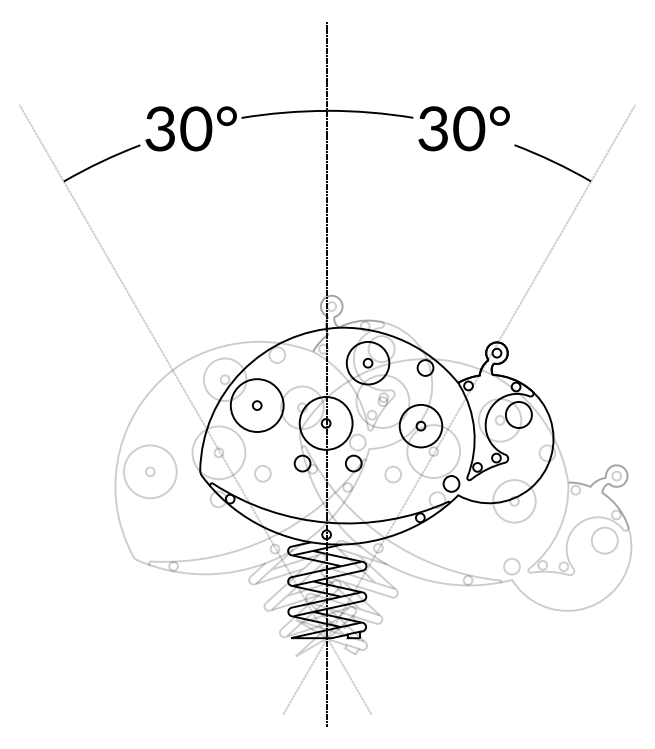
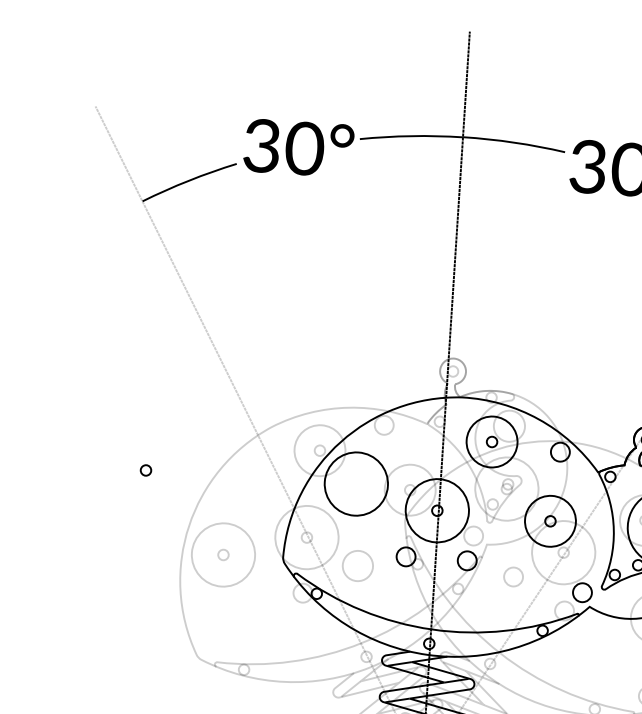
circle: (257, 405) -> (146, 470), moved
circle: (262, 473) -> (357, 565), size x1.6

